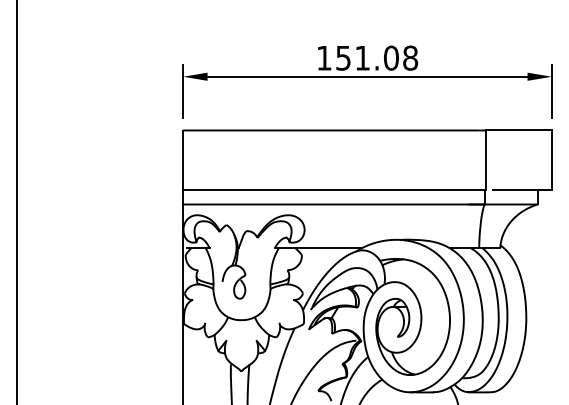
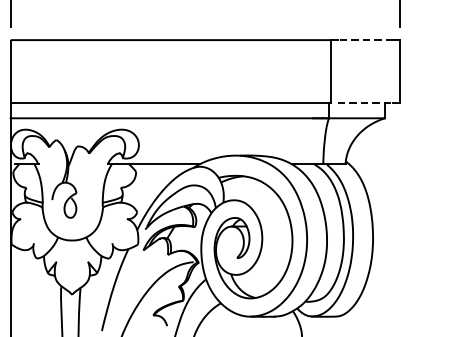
line: (518, 130) -> (364, 40), solid -> dashed
line: (519, 190) -> (365, 103), solid -> dashed

